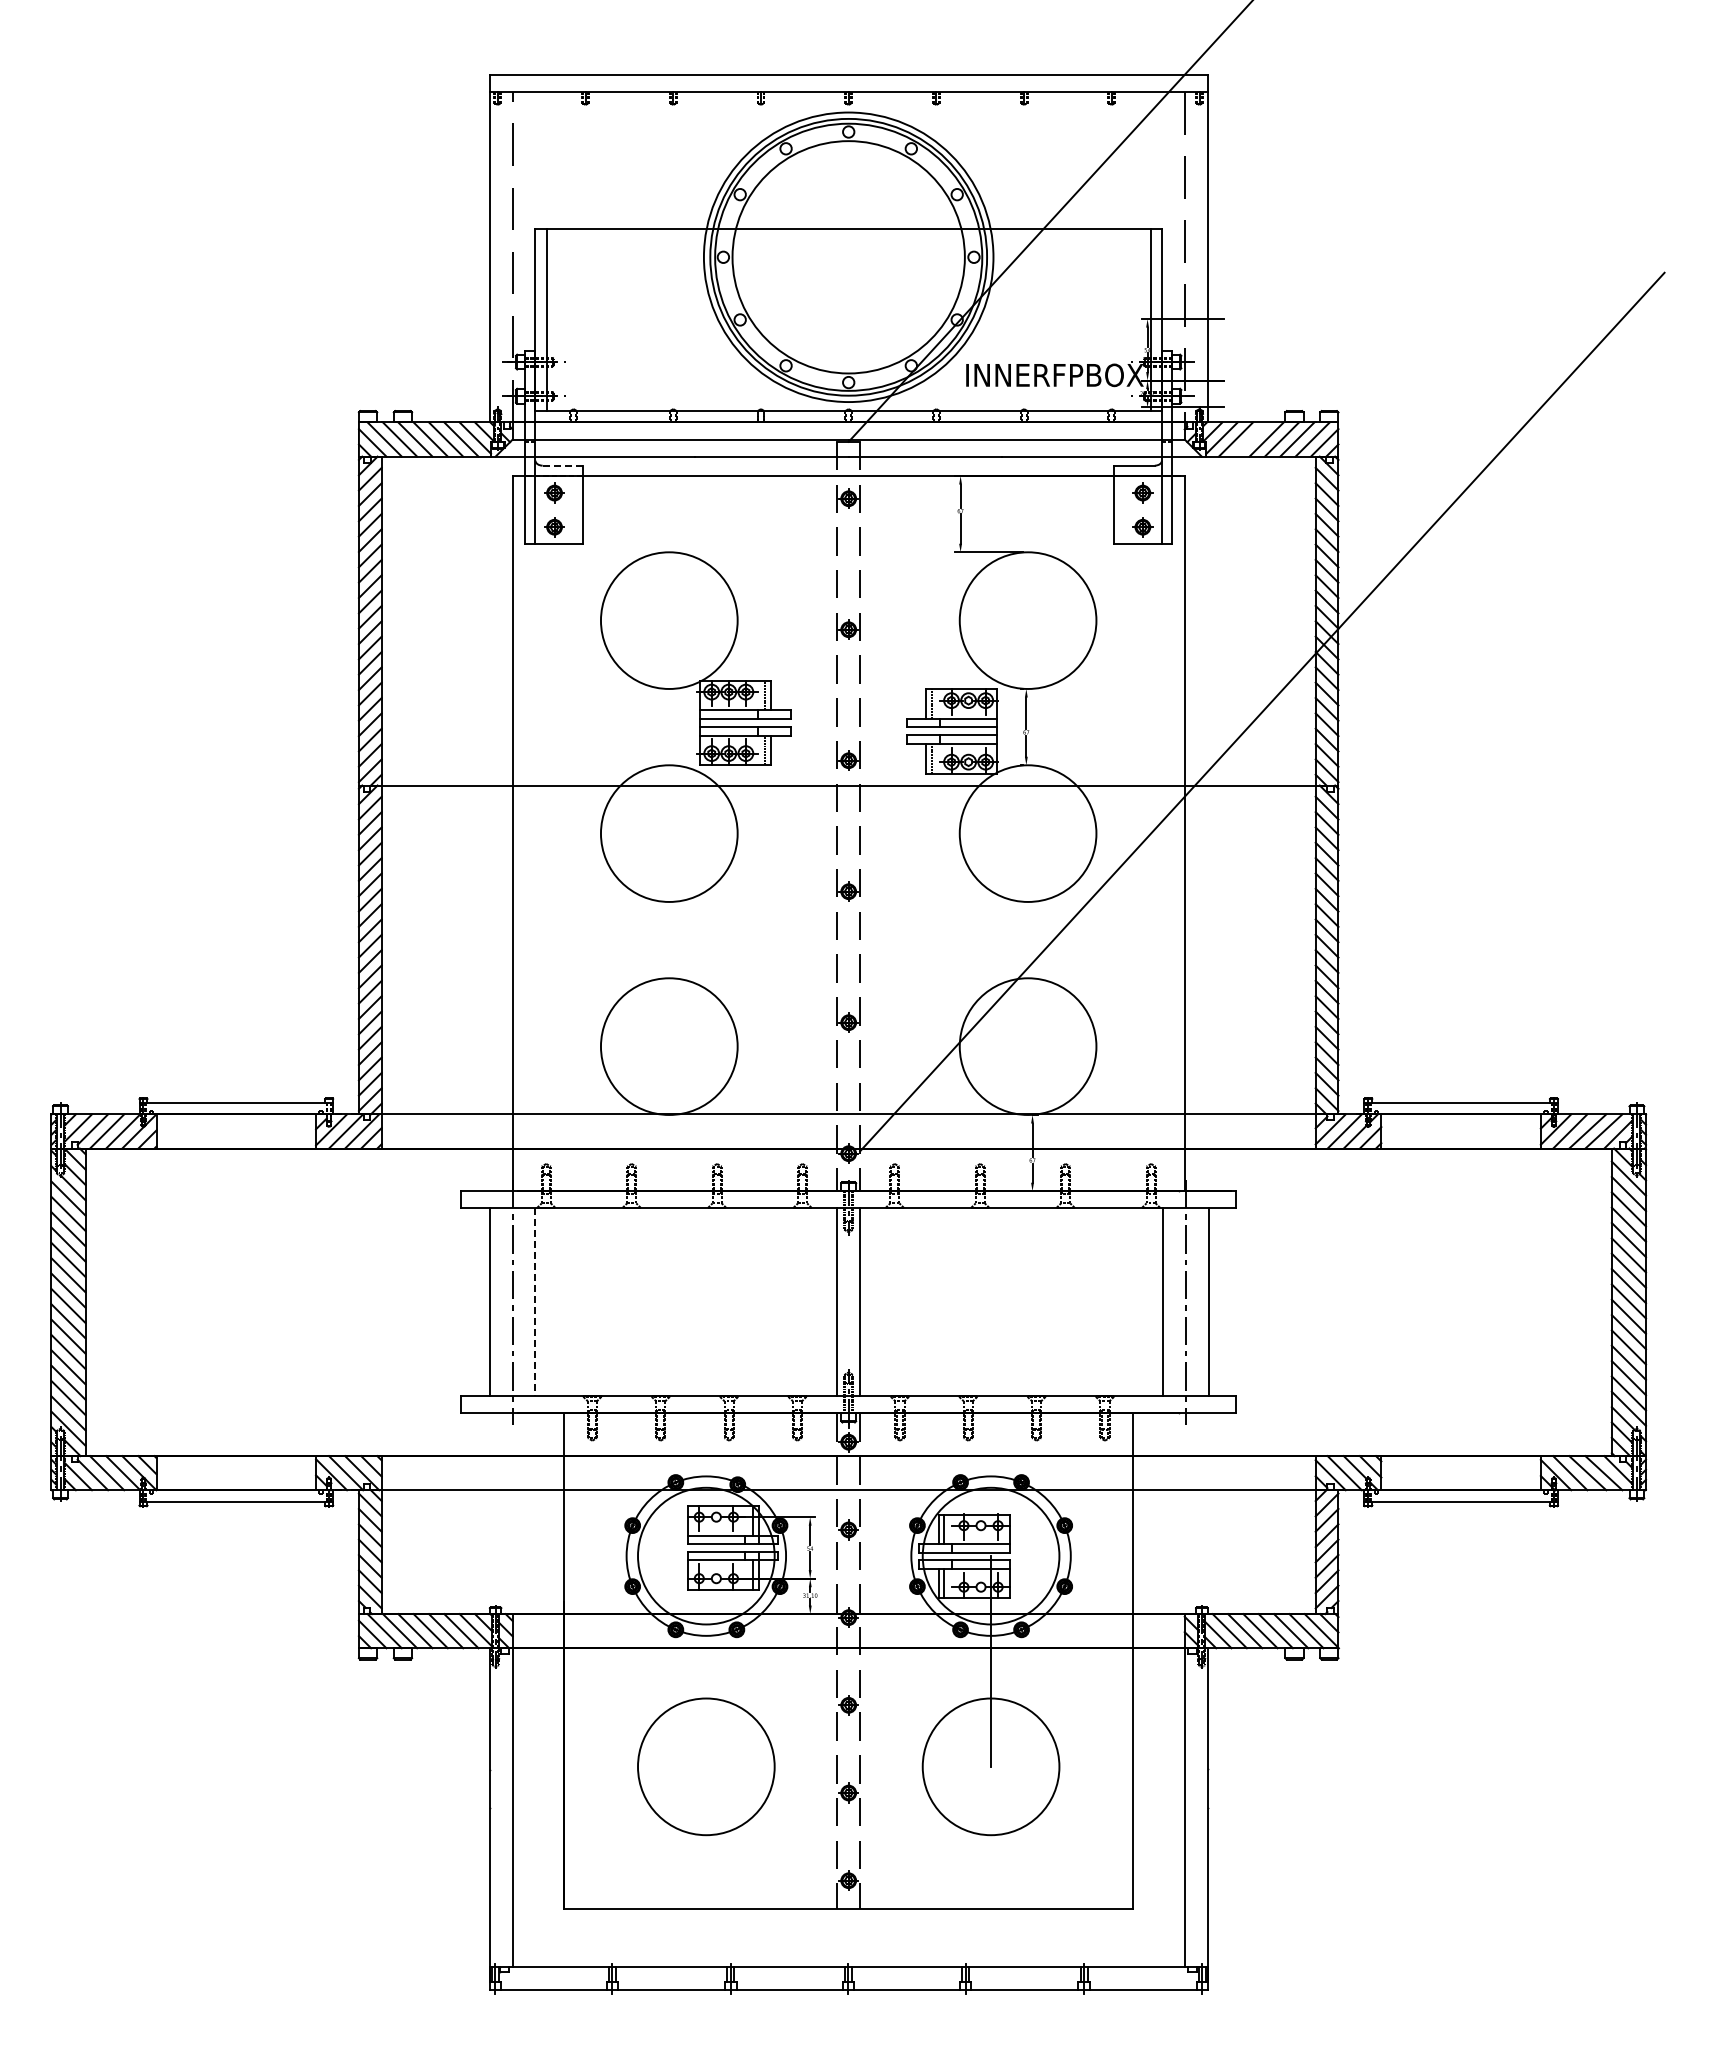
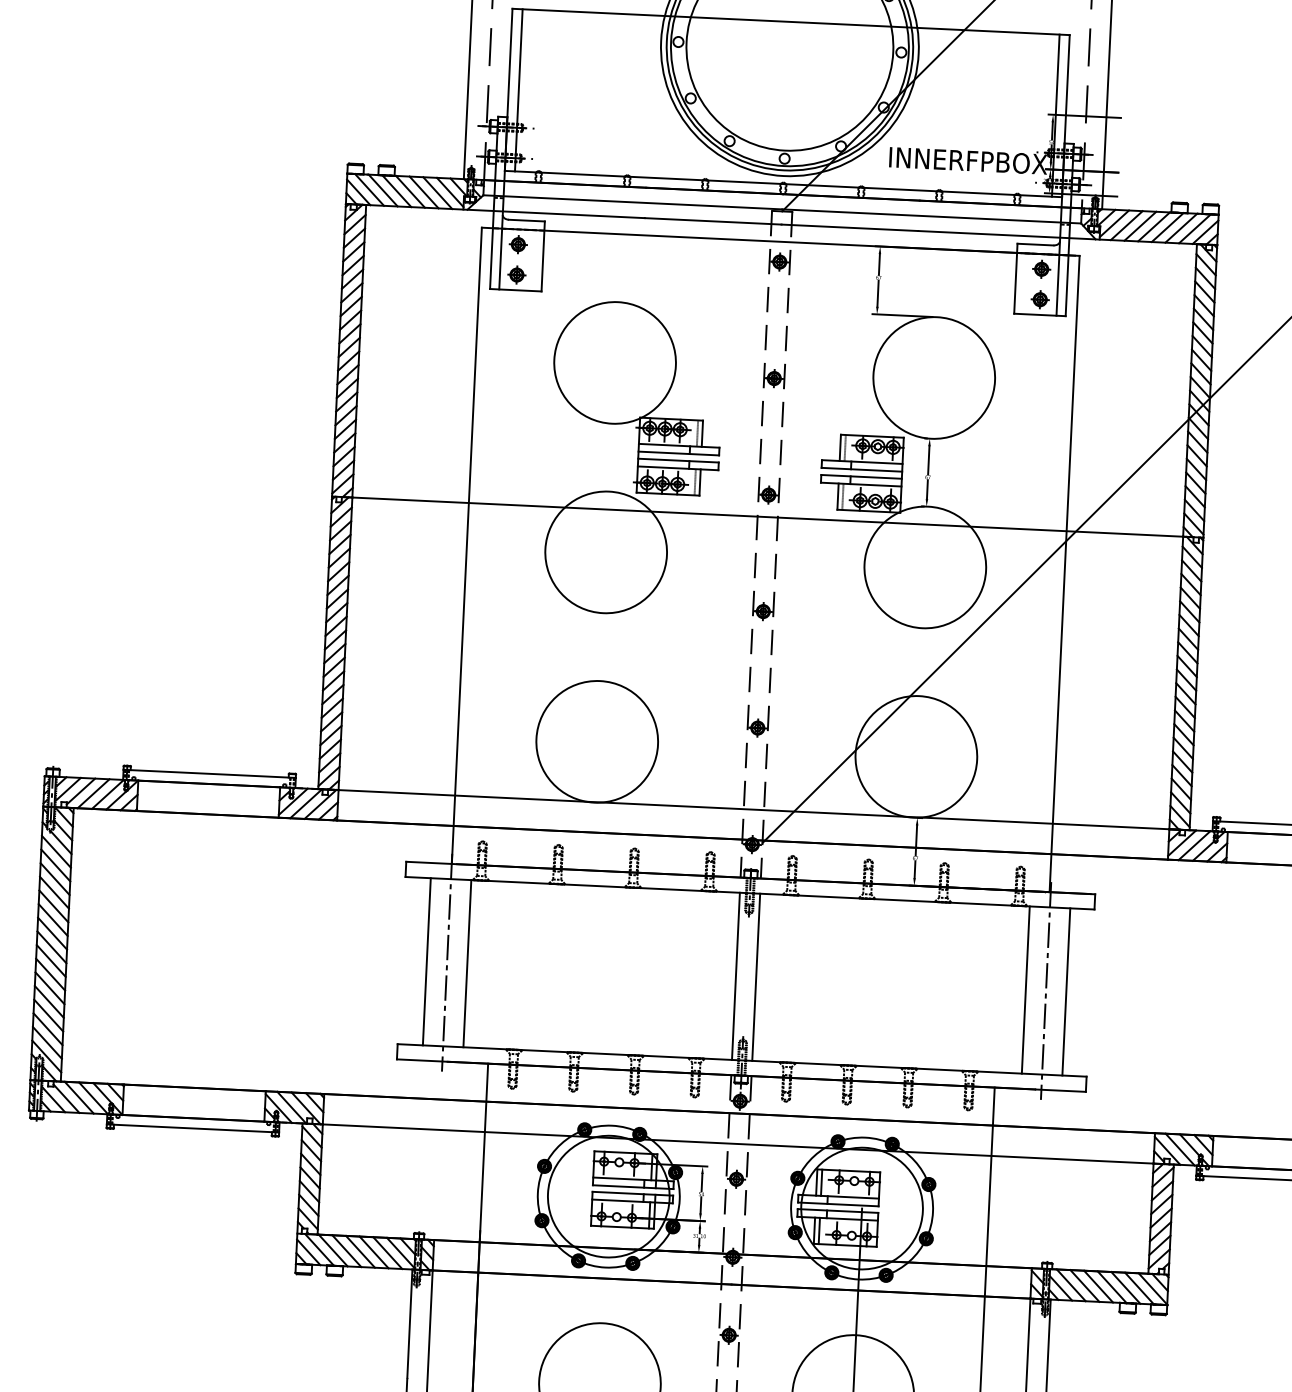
line: (1251, 439) -> (1140, 226), added
line: (562, 465) -> (526, 220), dashed -> solid
line: (535, 1302) -> (467, 963), dashed -> solid

